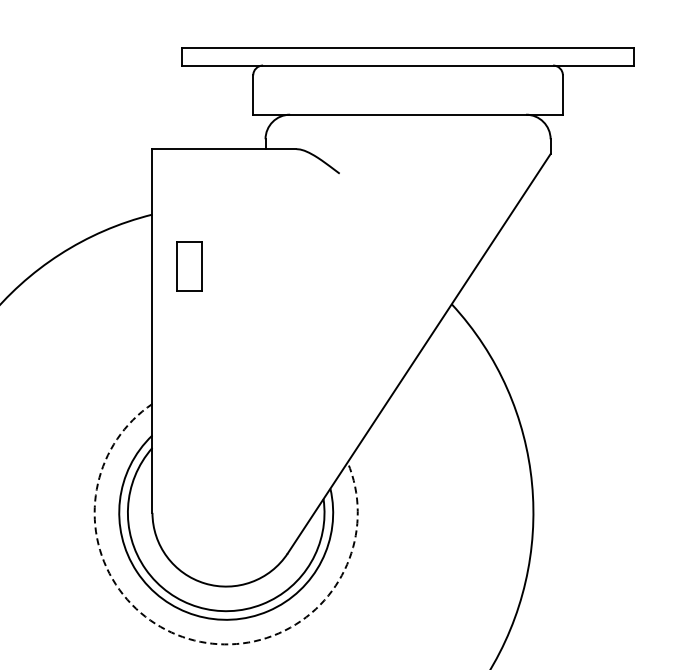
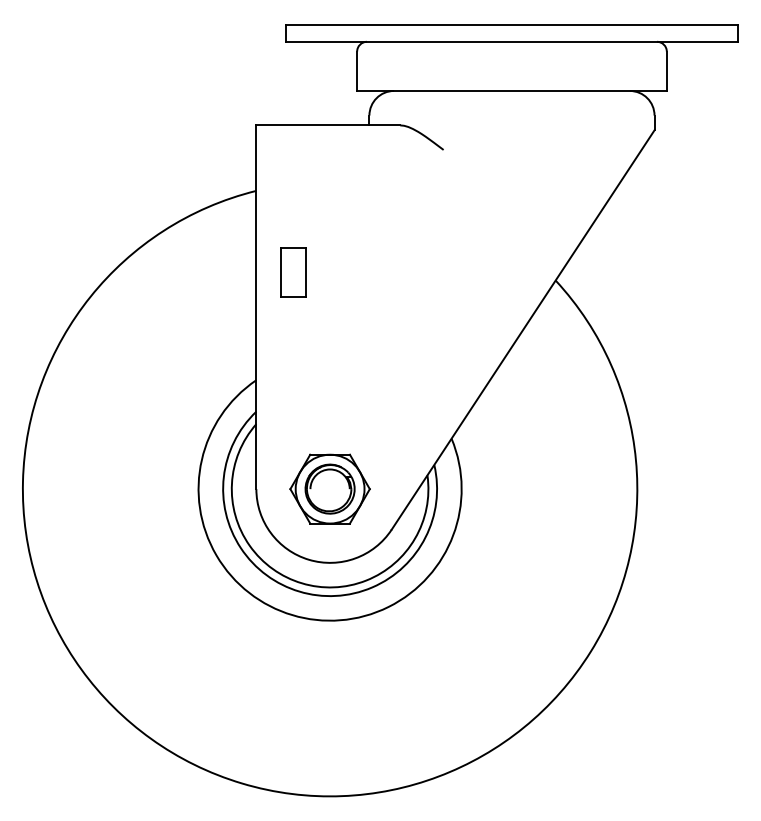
part: (189, 266) -> (293, 272), moved
part: (225, 512) -> (329, 488), added
arc: (188, 639) -> (292, 615), dashed -> solid

